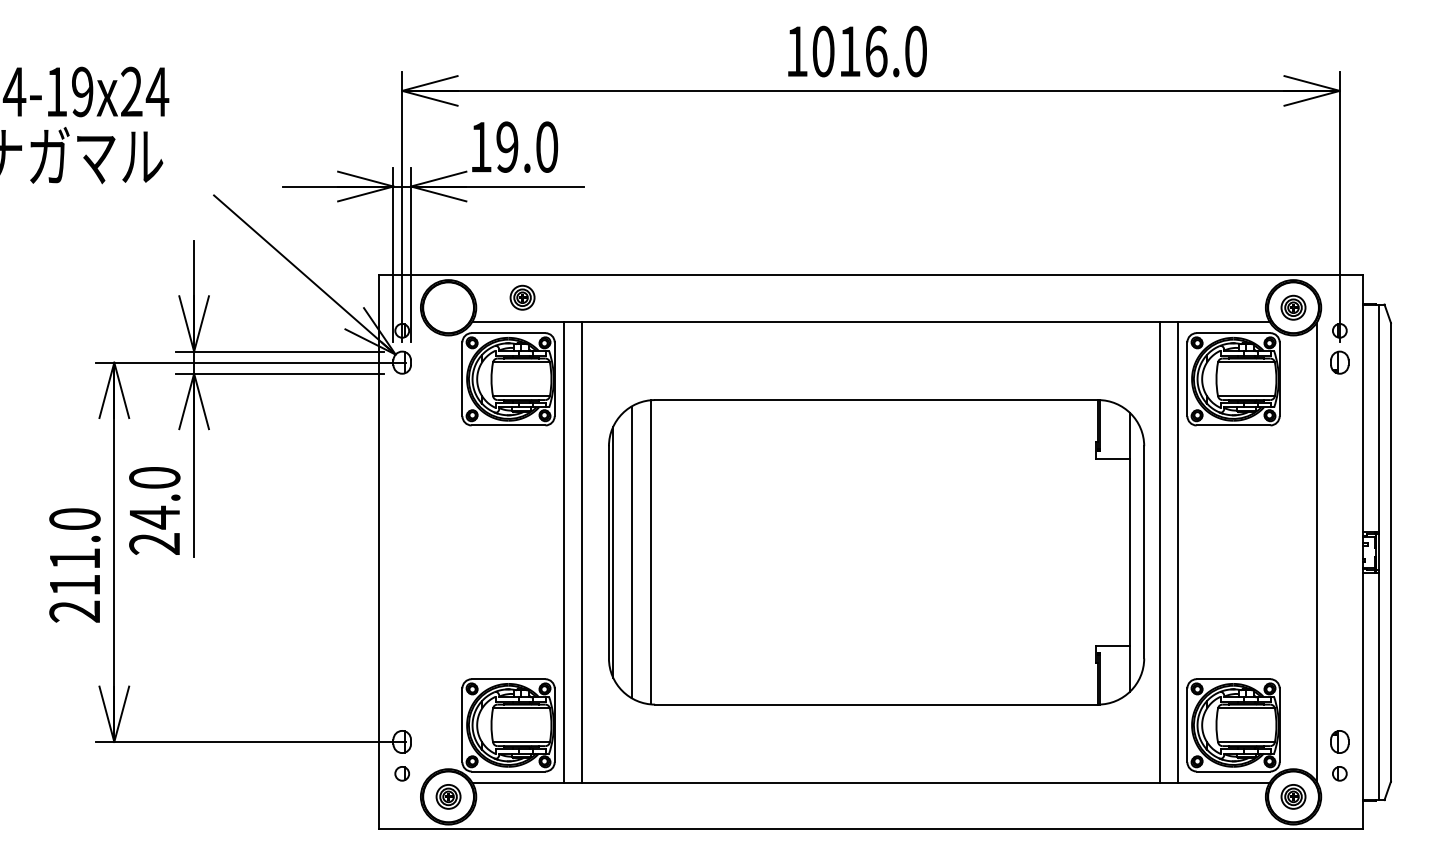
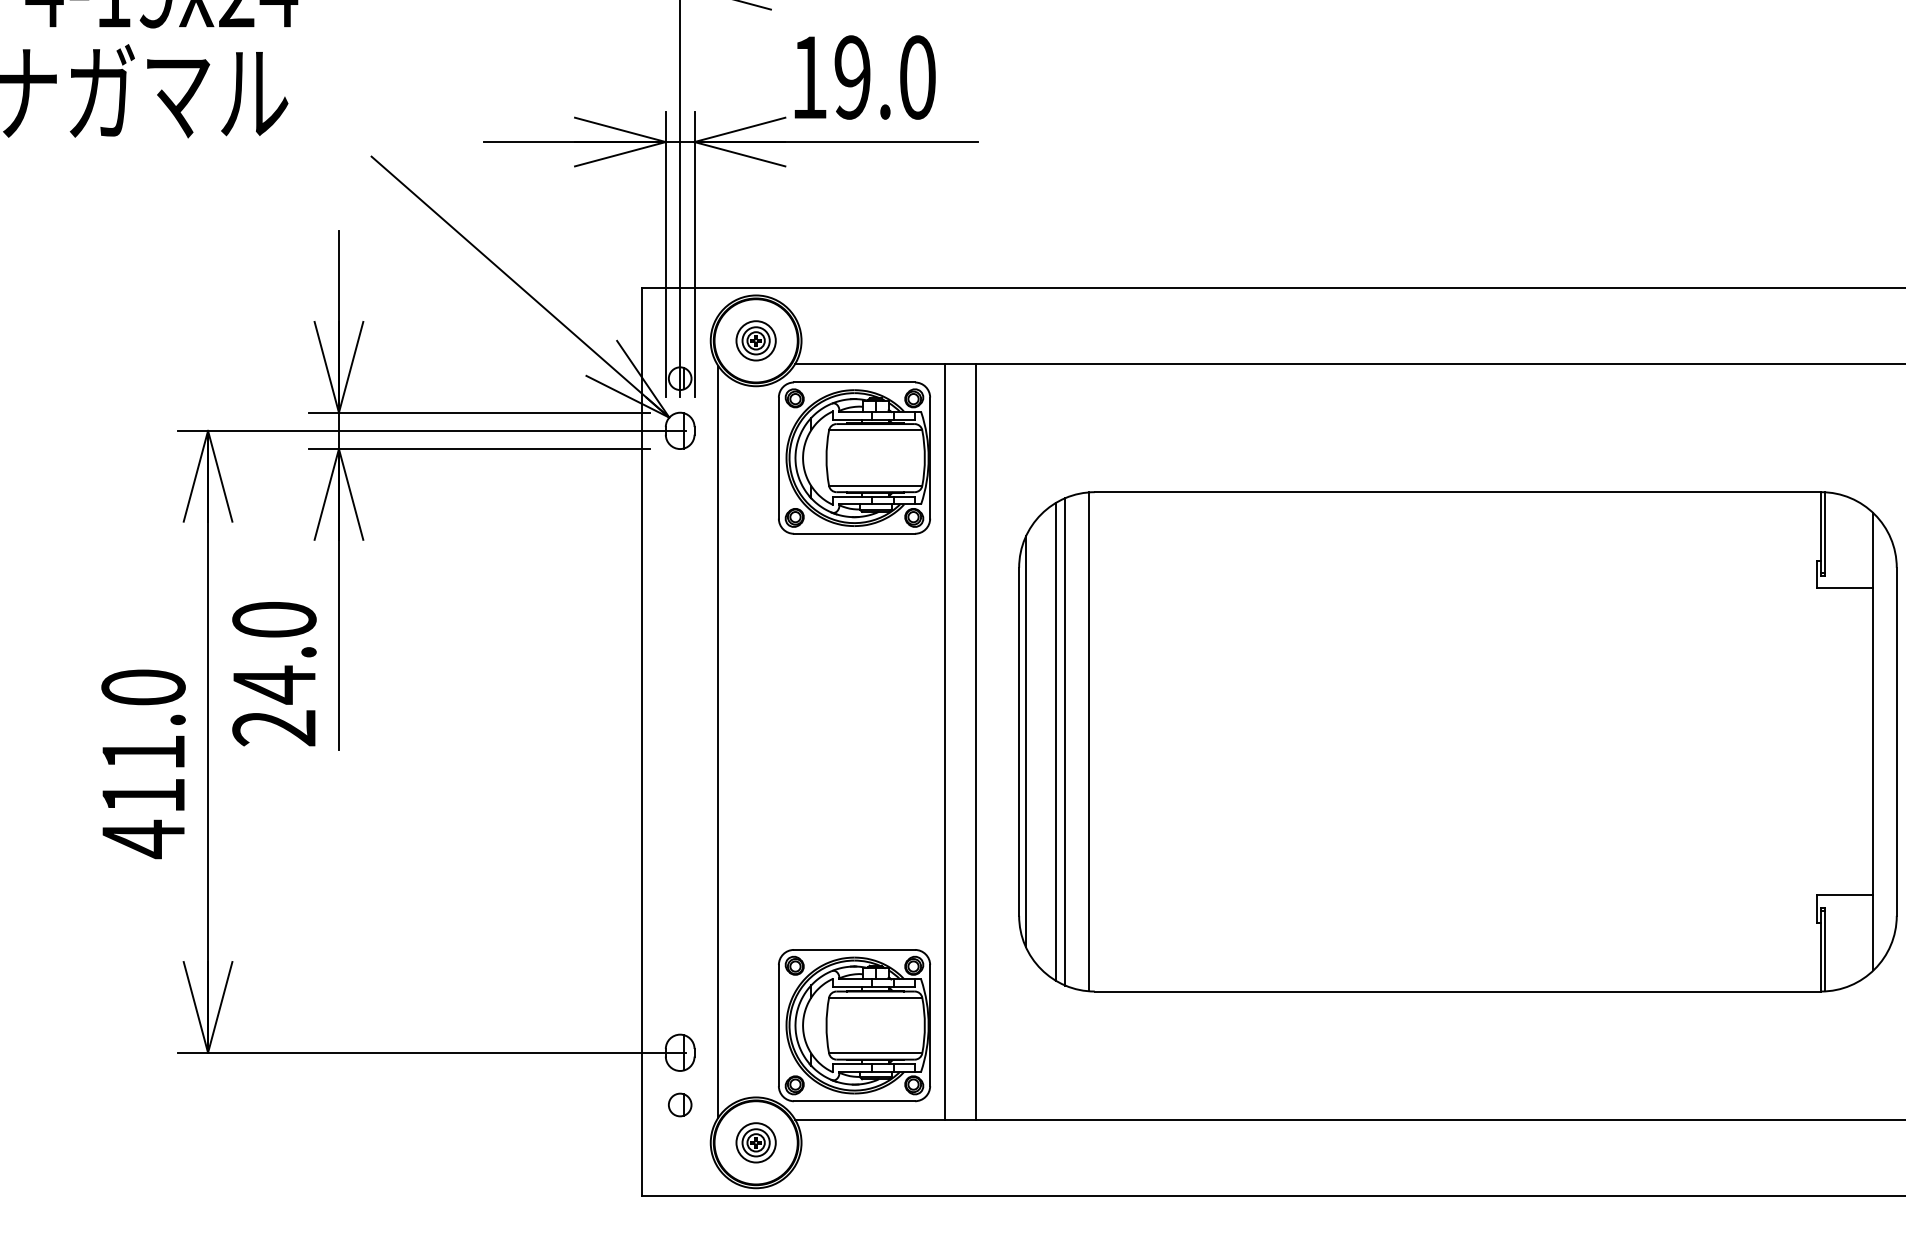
part: (522, 297) -> (756, 340), moved
line: (637, 551) -> (1065, 740), added
line: (425, 552) -> (718, 742), added
text: (74, 611) -> (142, 838), 211.0 -> 411.0

